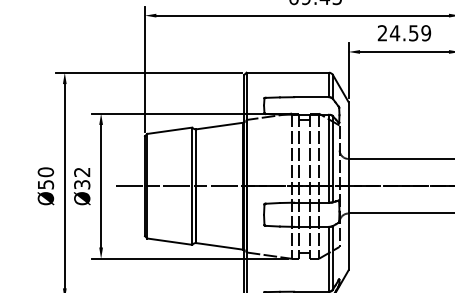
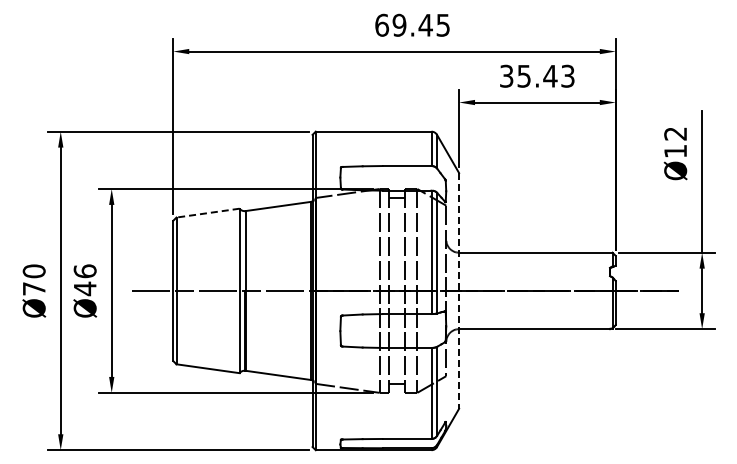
text: (404, 32) -> (537, 75), 24.59 -> 35.43
line: (170, 131) -> (208, 213), solid -> dashed
text: (81, 178) -> (84, 280), Ø32 -> Ø46
text: (46, 184) -> (34, 288), Ø50 -> Ø70
line: (348, 185) -> (459, 290), solid -> dashed

